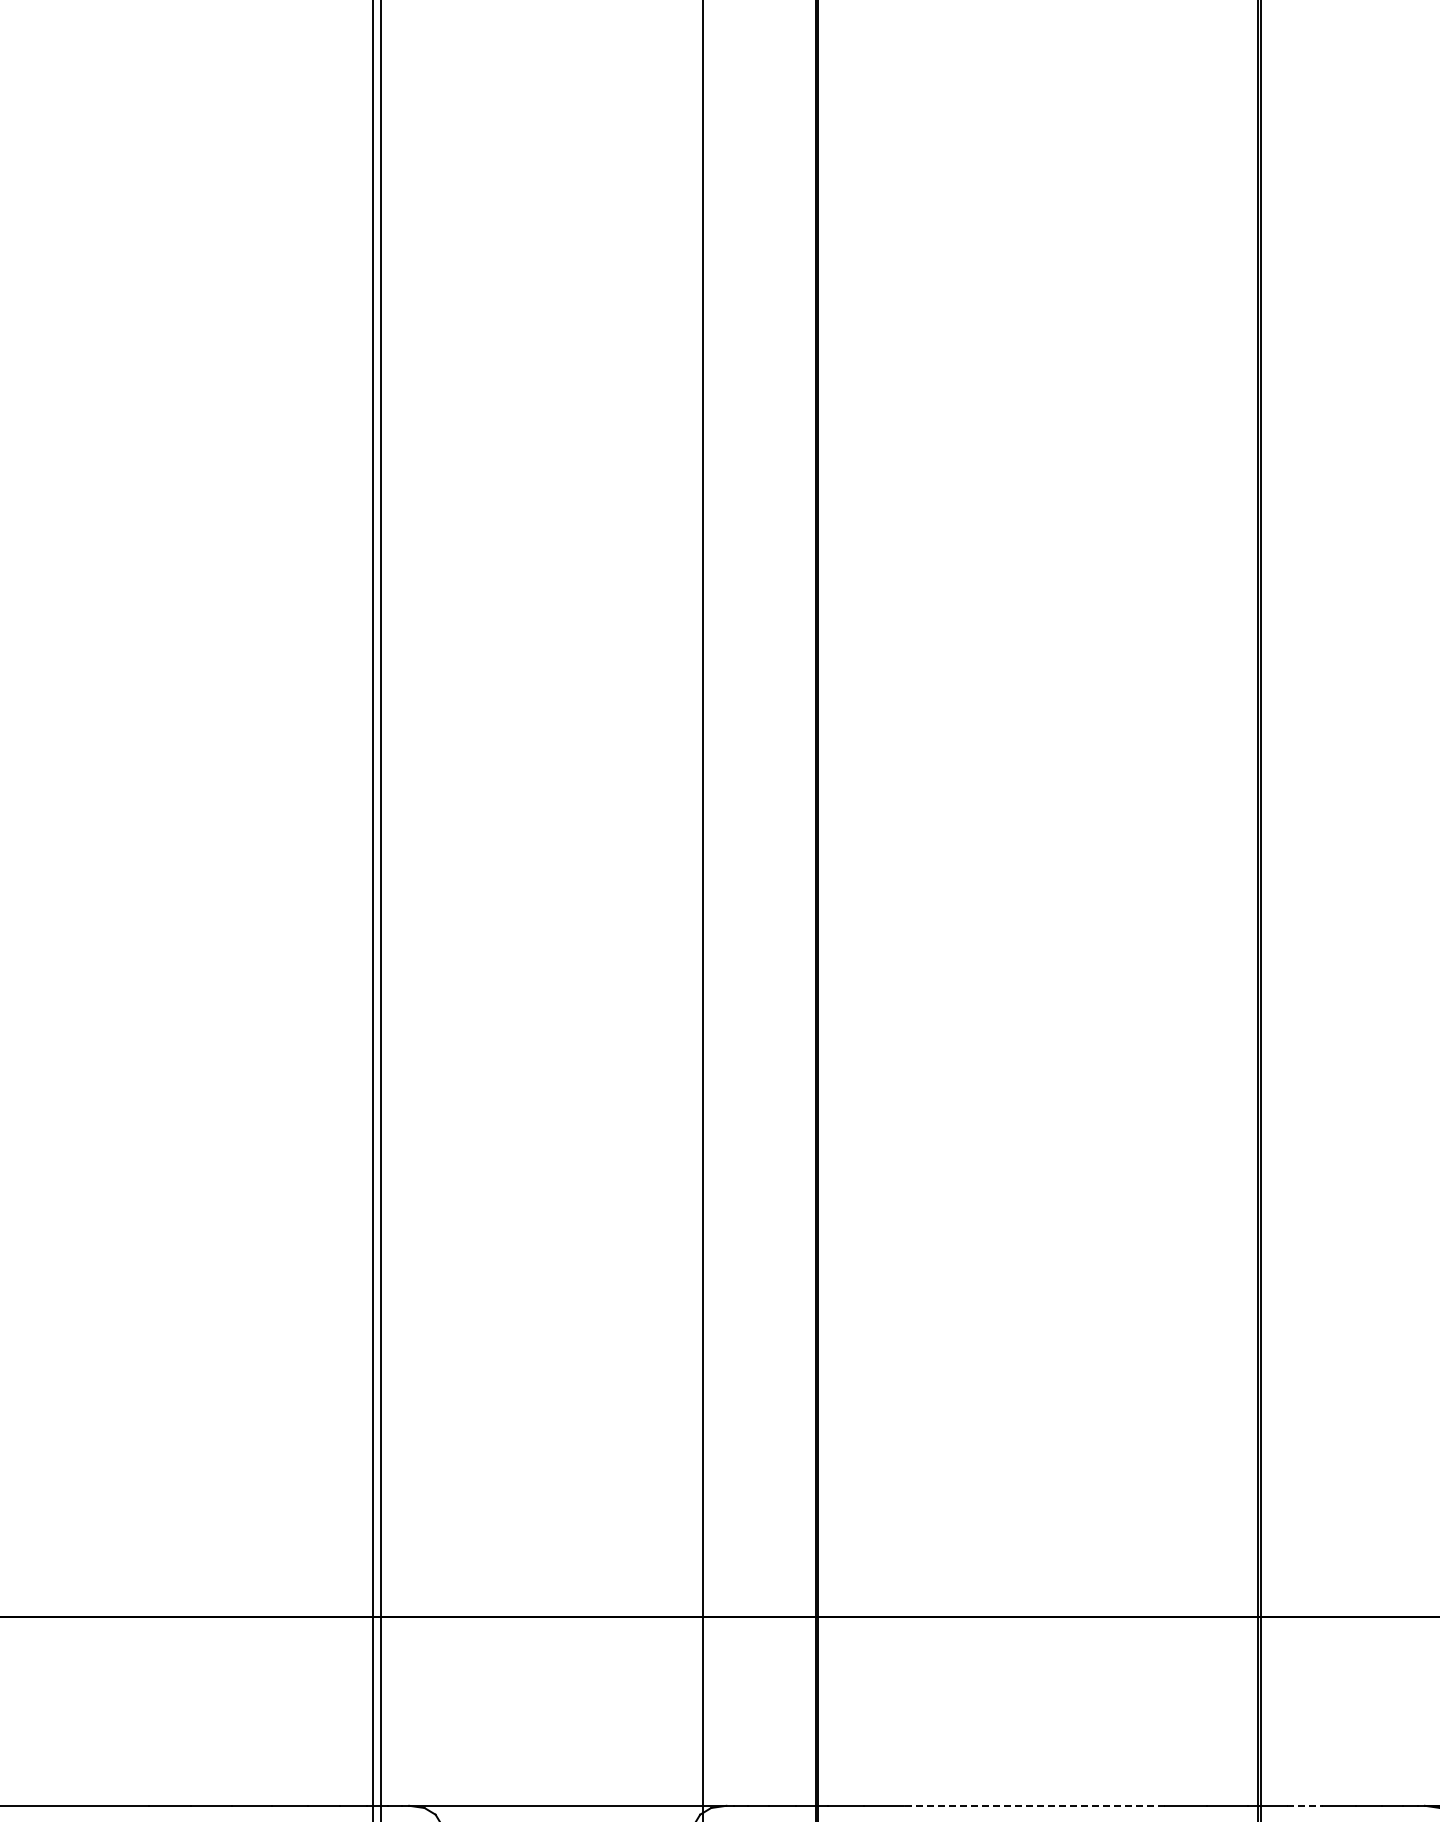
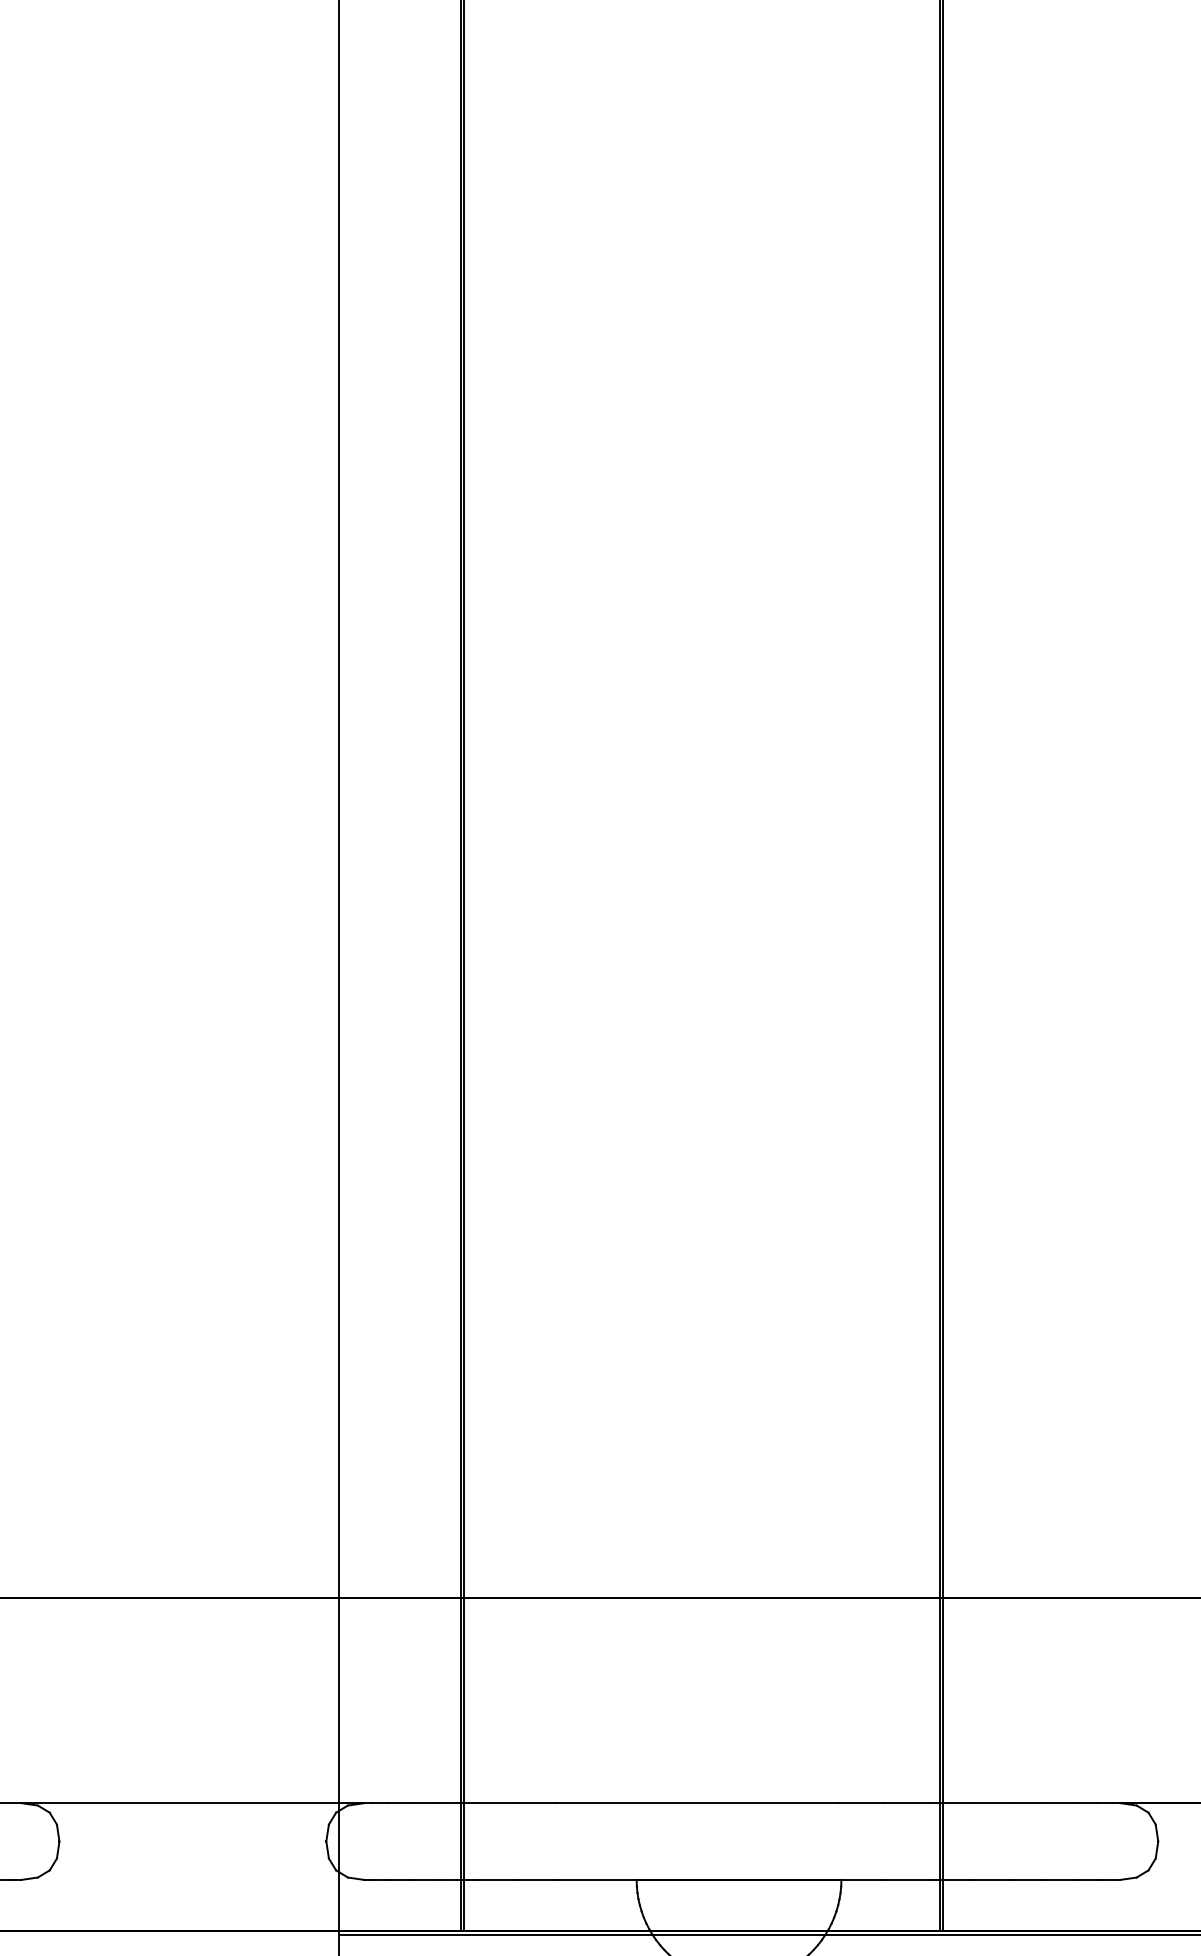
line: (1034, 1805) -> (697, 1802), dashed -> solid
line: (1305, 1805) -> (990, 1802), dashed -> solid

